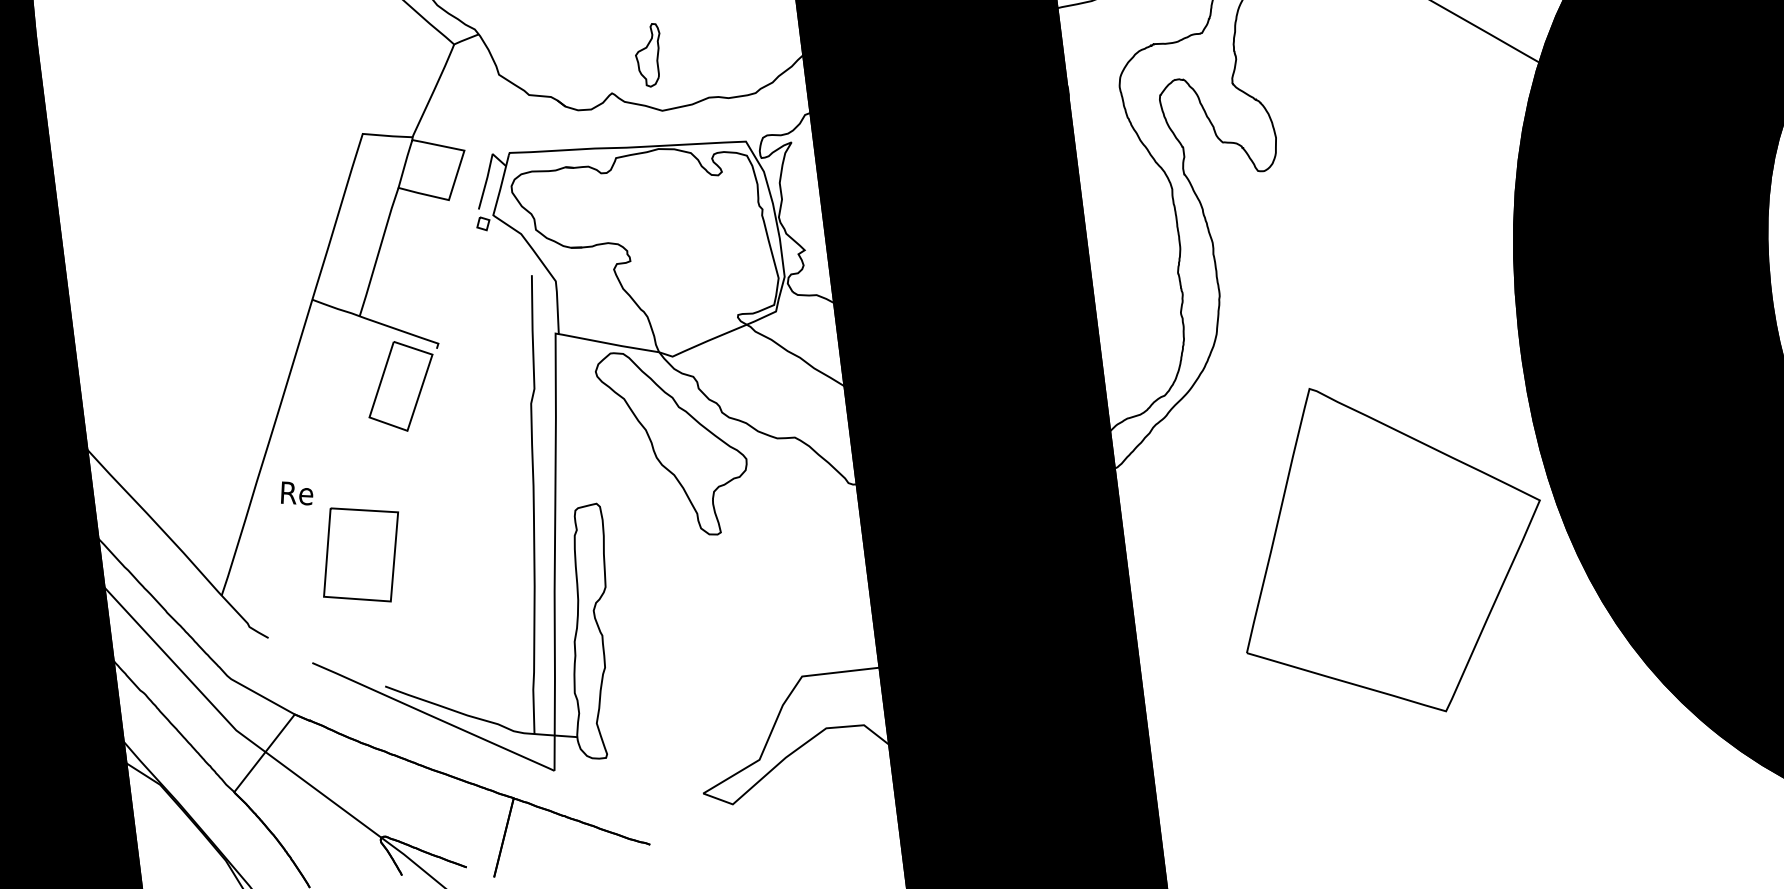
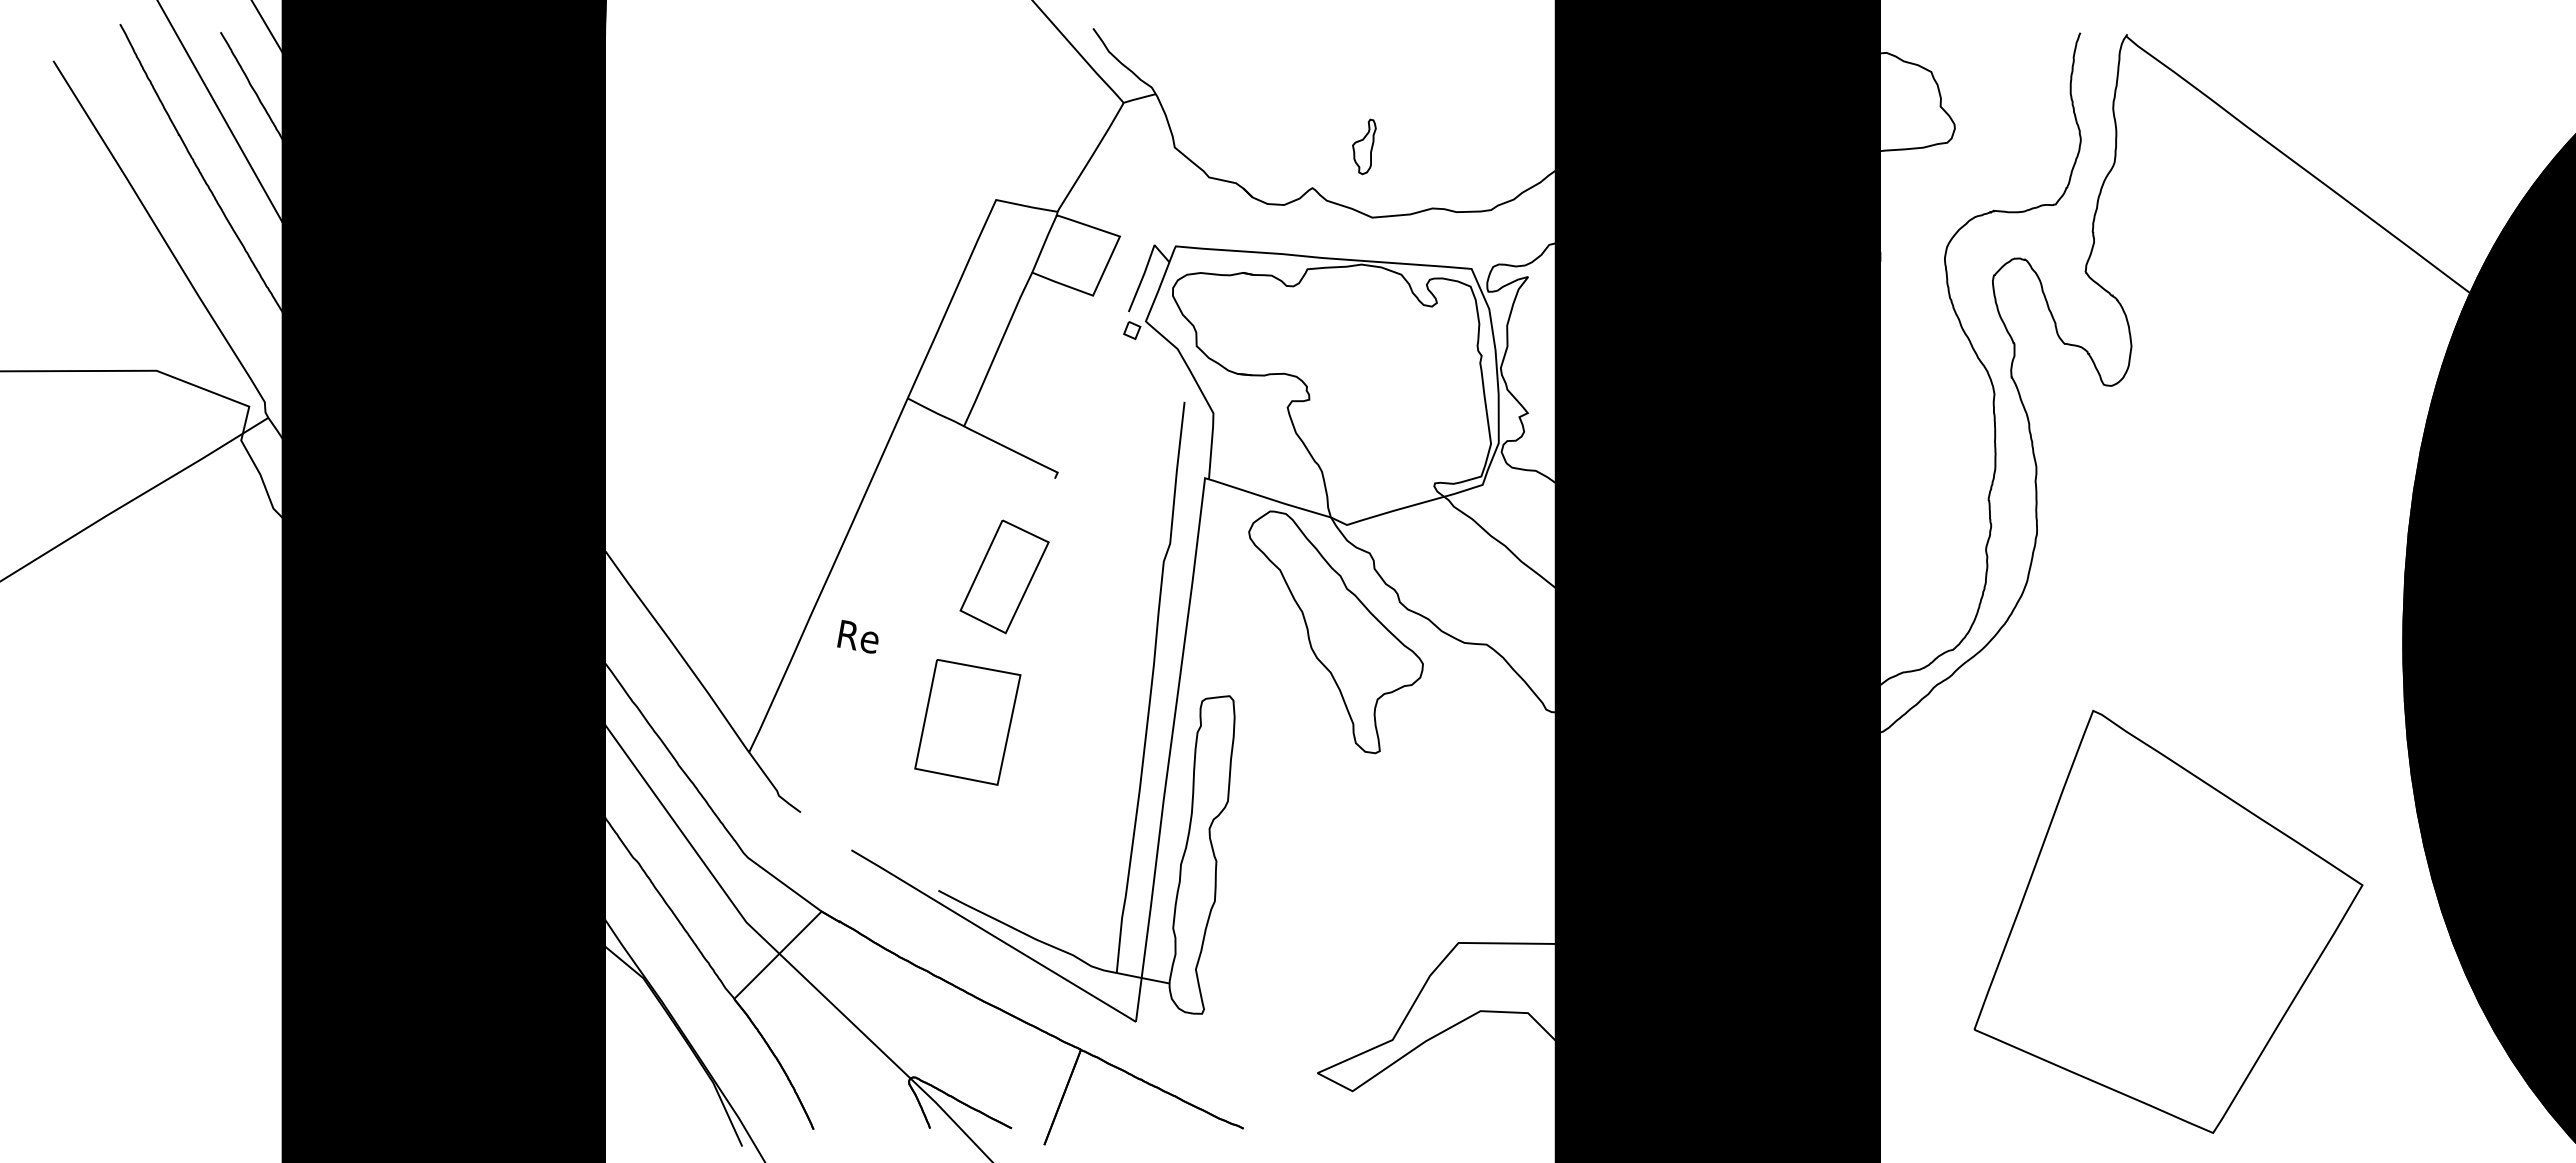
part: (649, 55) -> (1364, 146), size x0.7
part: (400, 386) -> (1004, 576), moved
part: (1389, 548) -> (2168, 921), moved
part: (360, 555) -> (967, 722), moved

